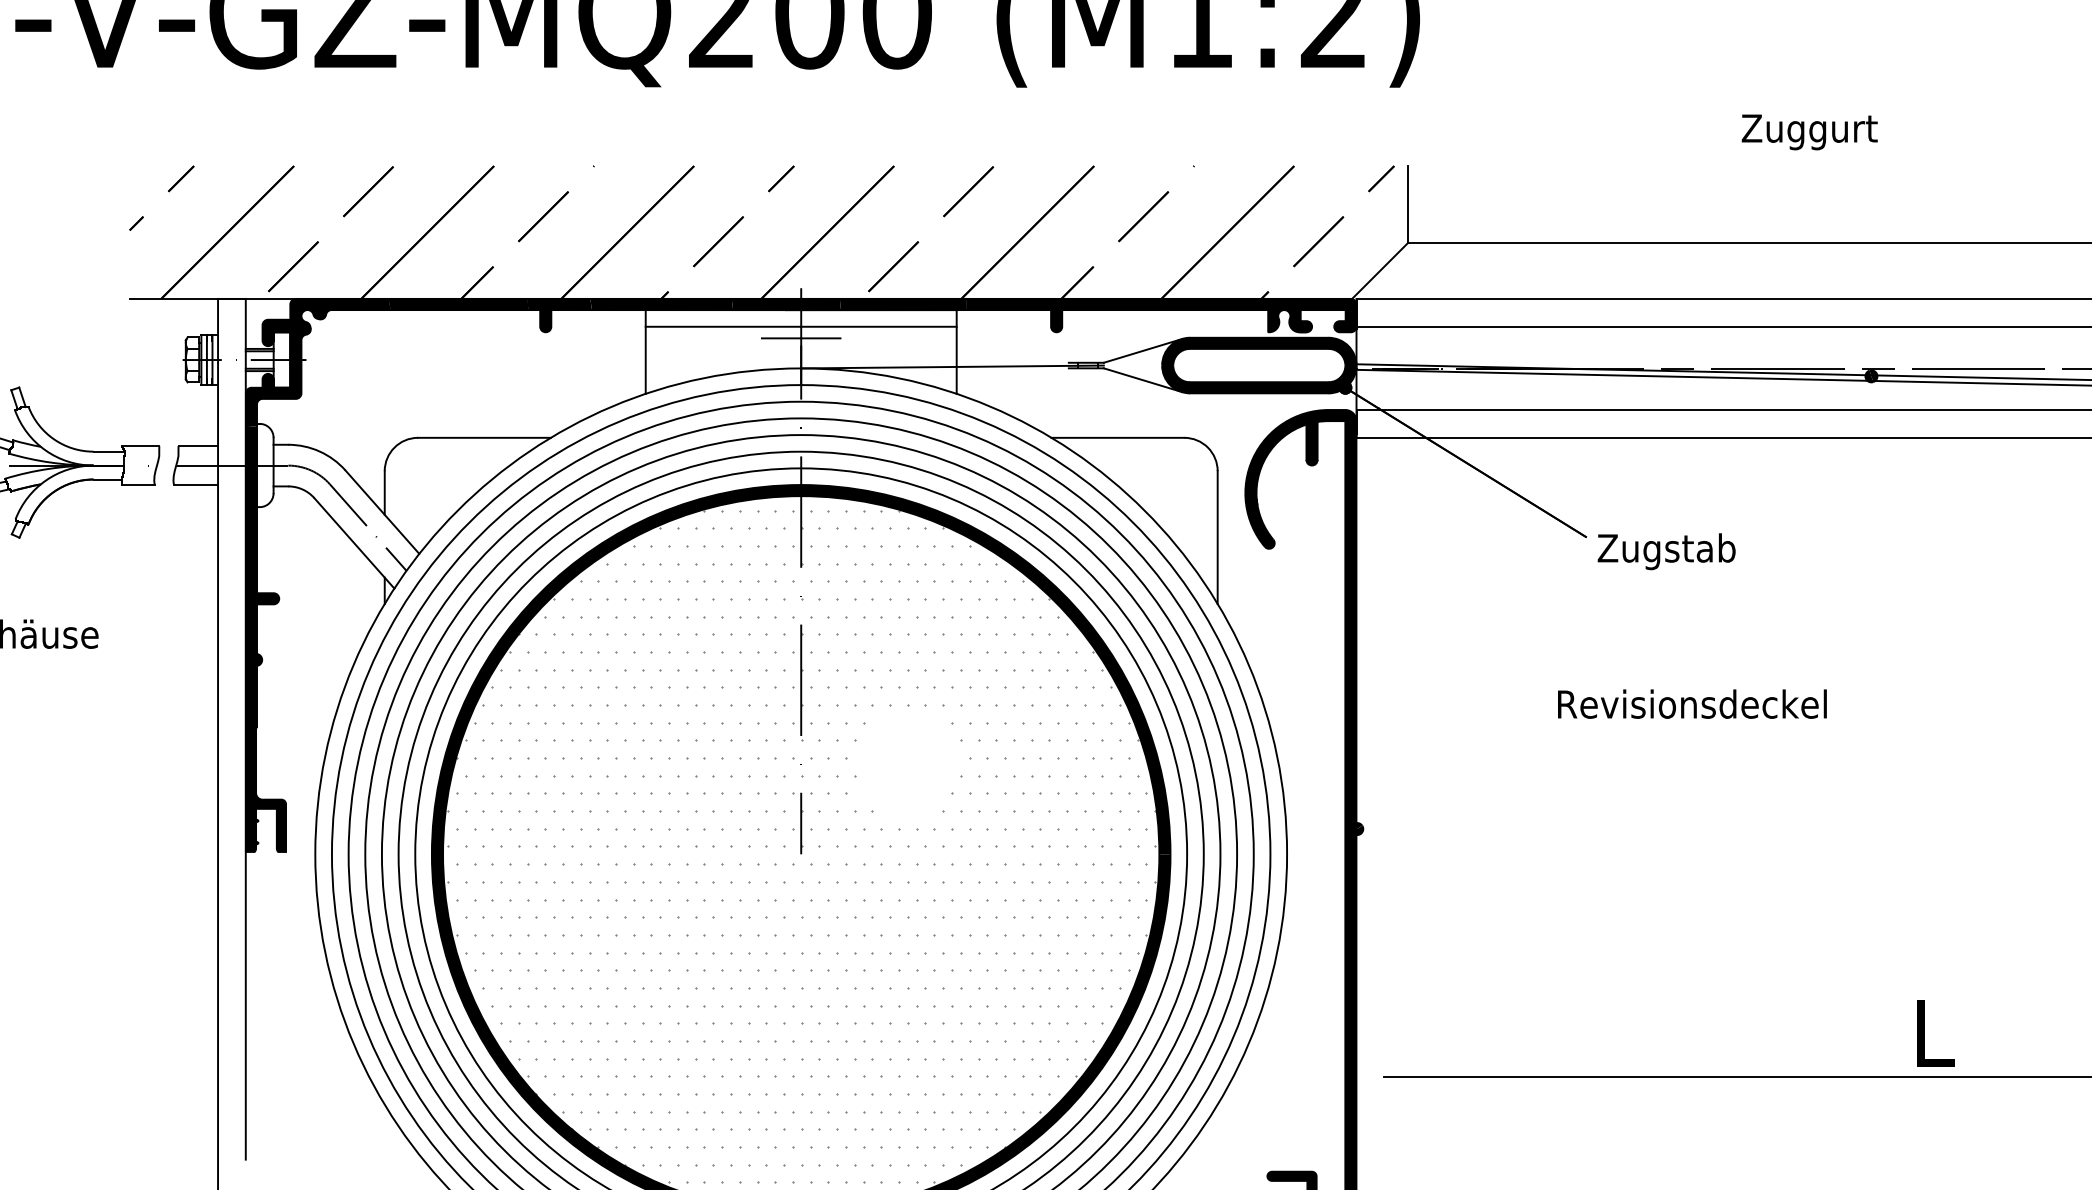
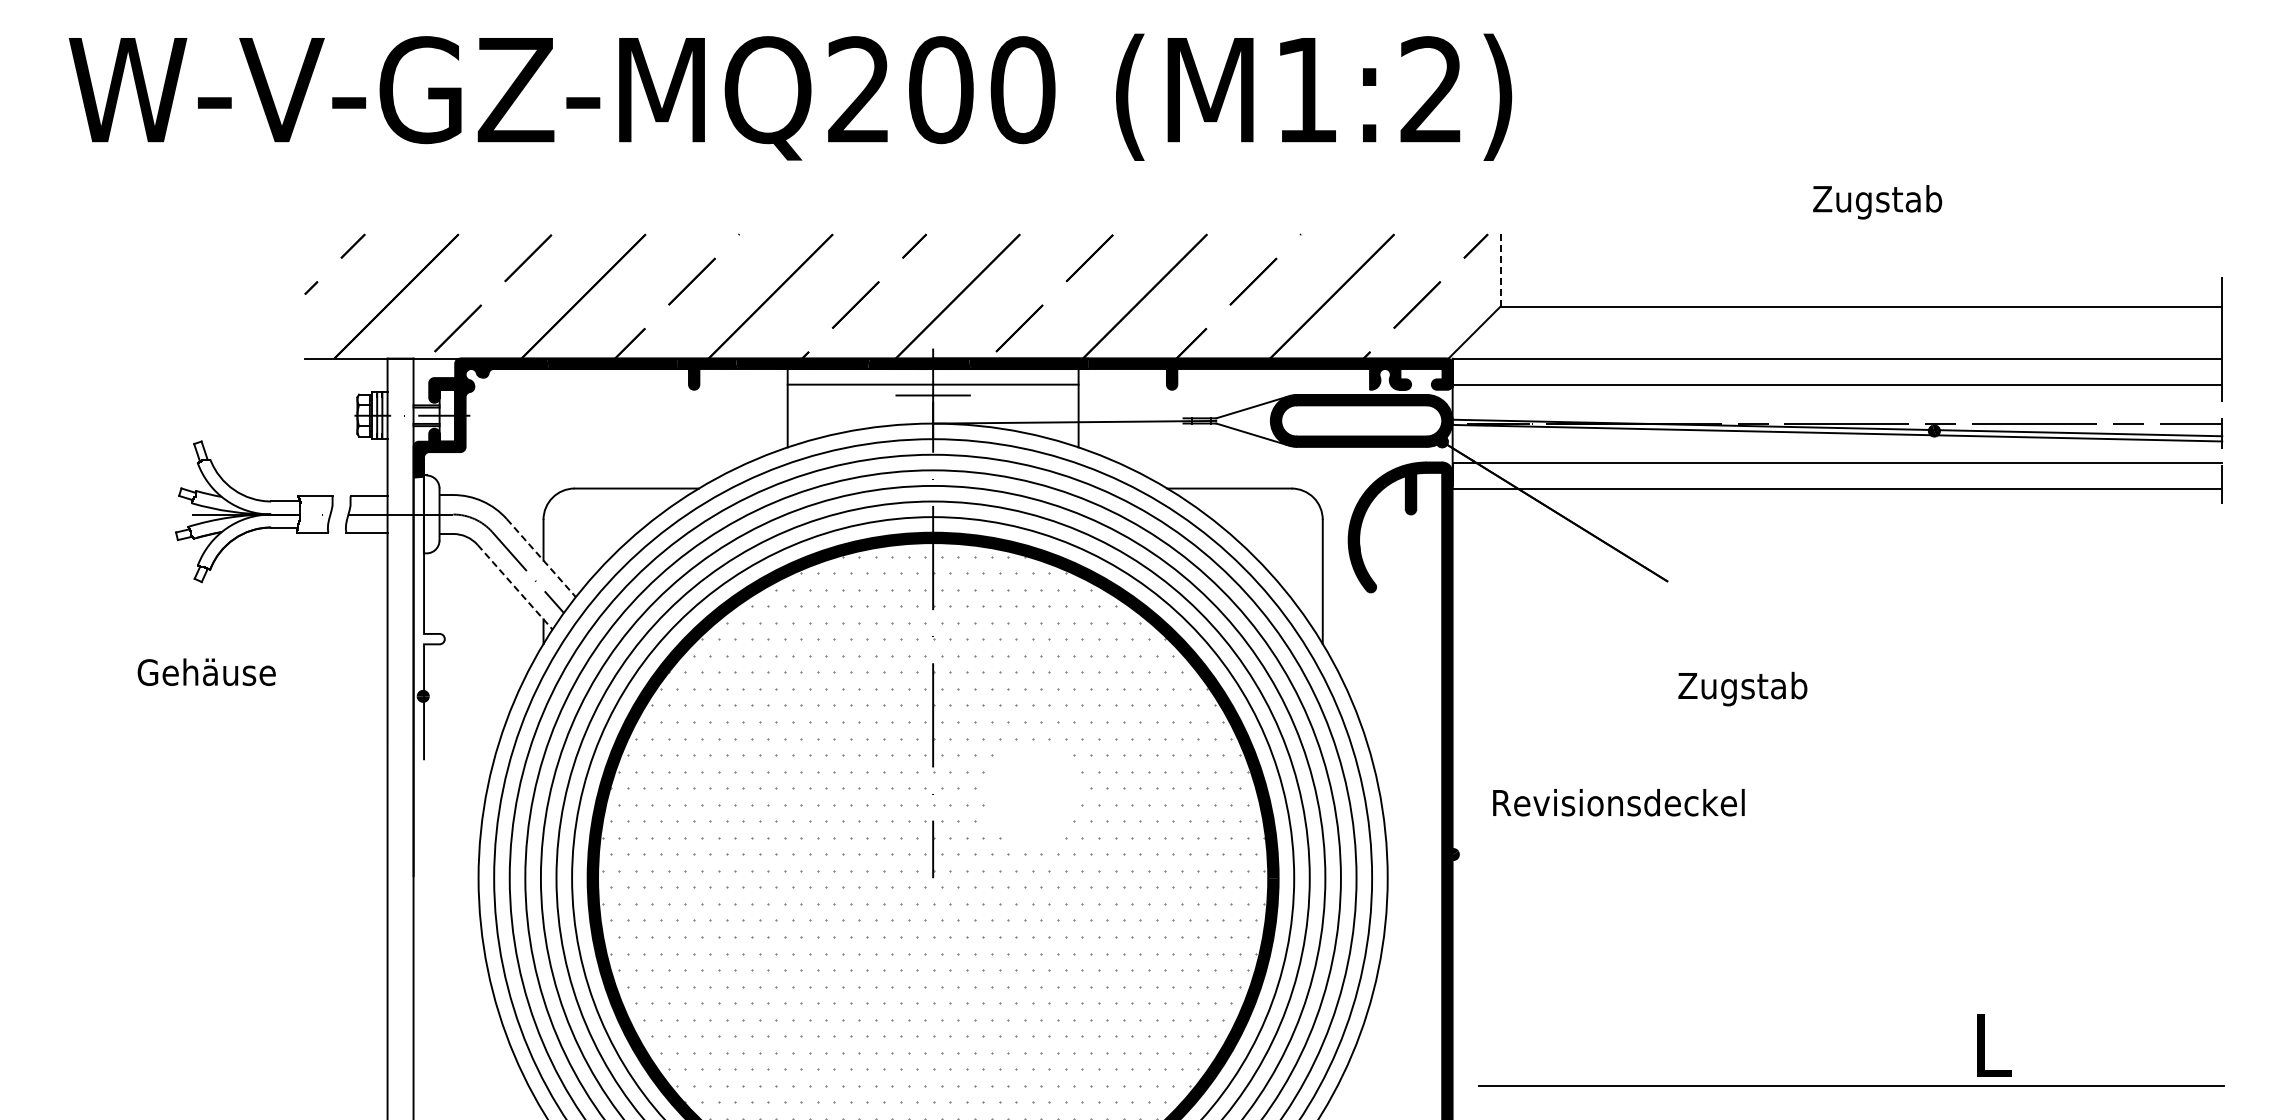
text: (1844, 132) -> (1909, 202), Zuggurt -> Zugstab
line: (1407, 203) -> (1500, 269), solid -> dashed
line: (382, 512) -> (541, 558), solid -> dashed
line: (354, 543) -> (515, 587), solid -> dashed
text: (1666, 551) -> (1742, 688), moved
fill: (266, 638) -> (432, 676), removed
text: (1691, 703) -> (1618, 802), moved

